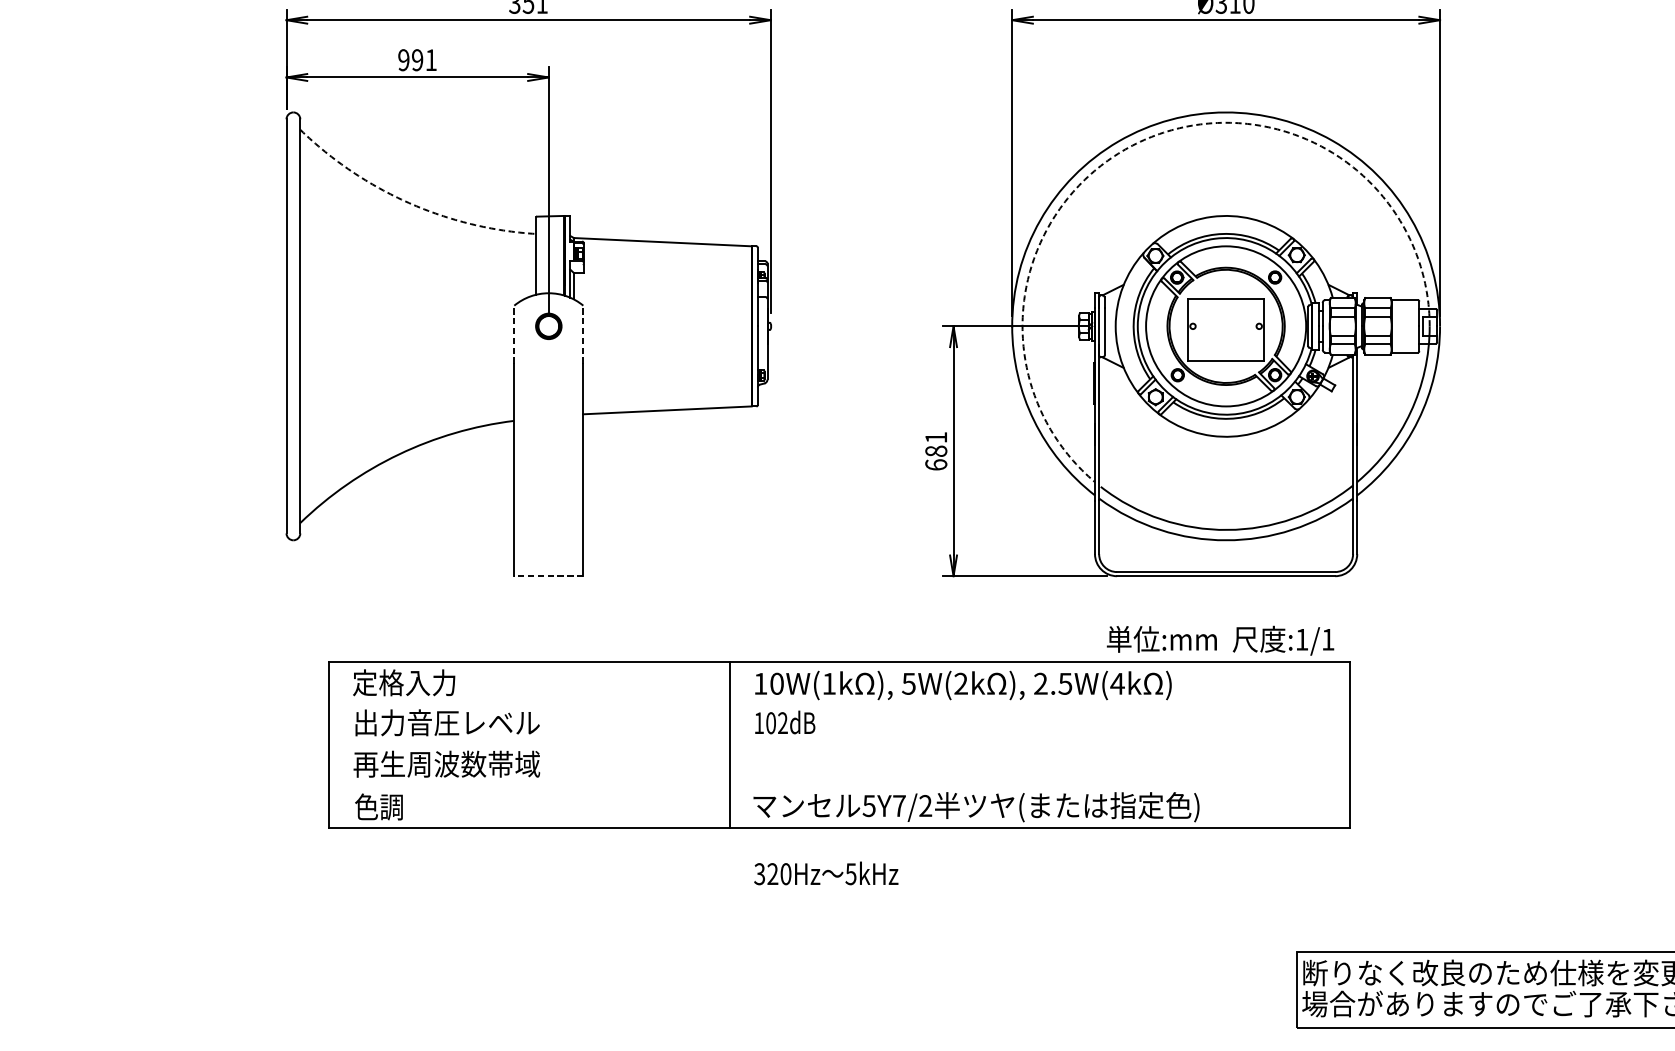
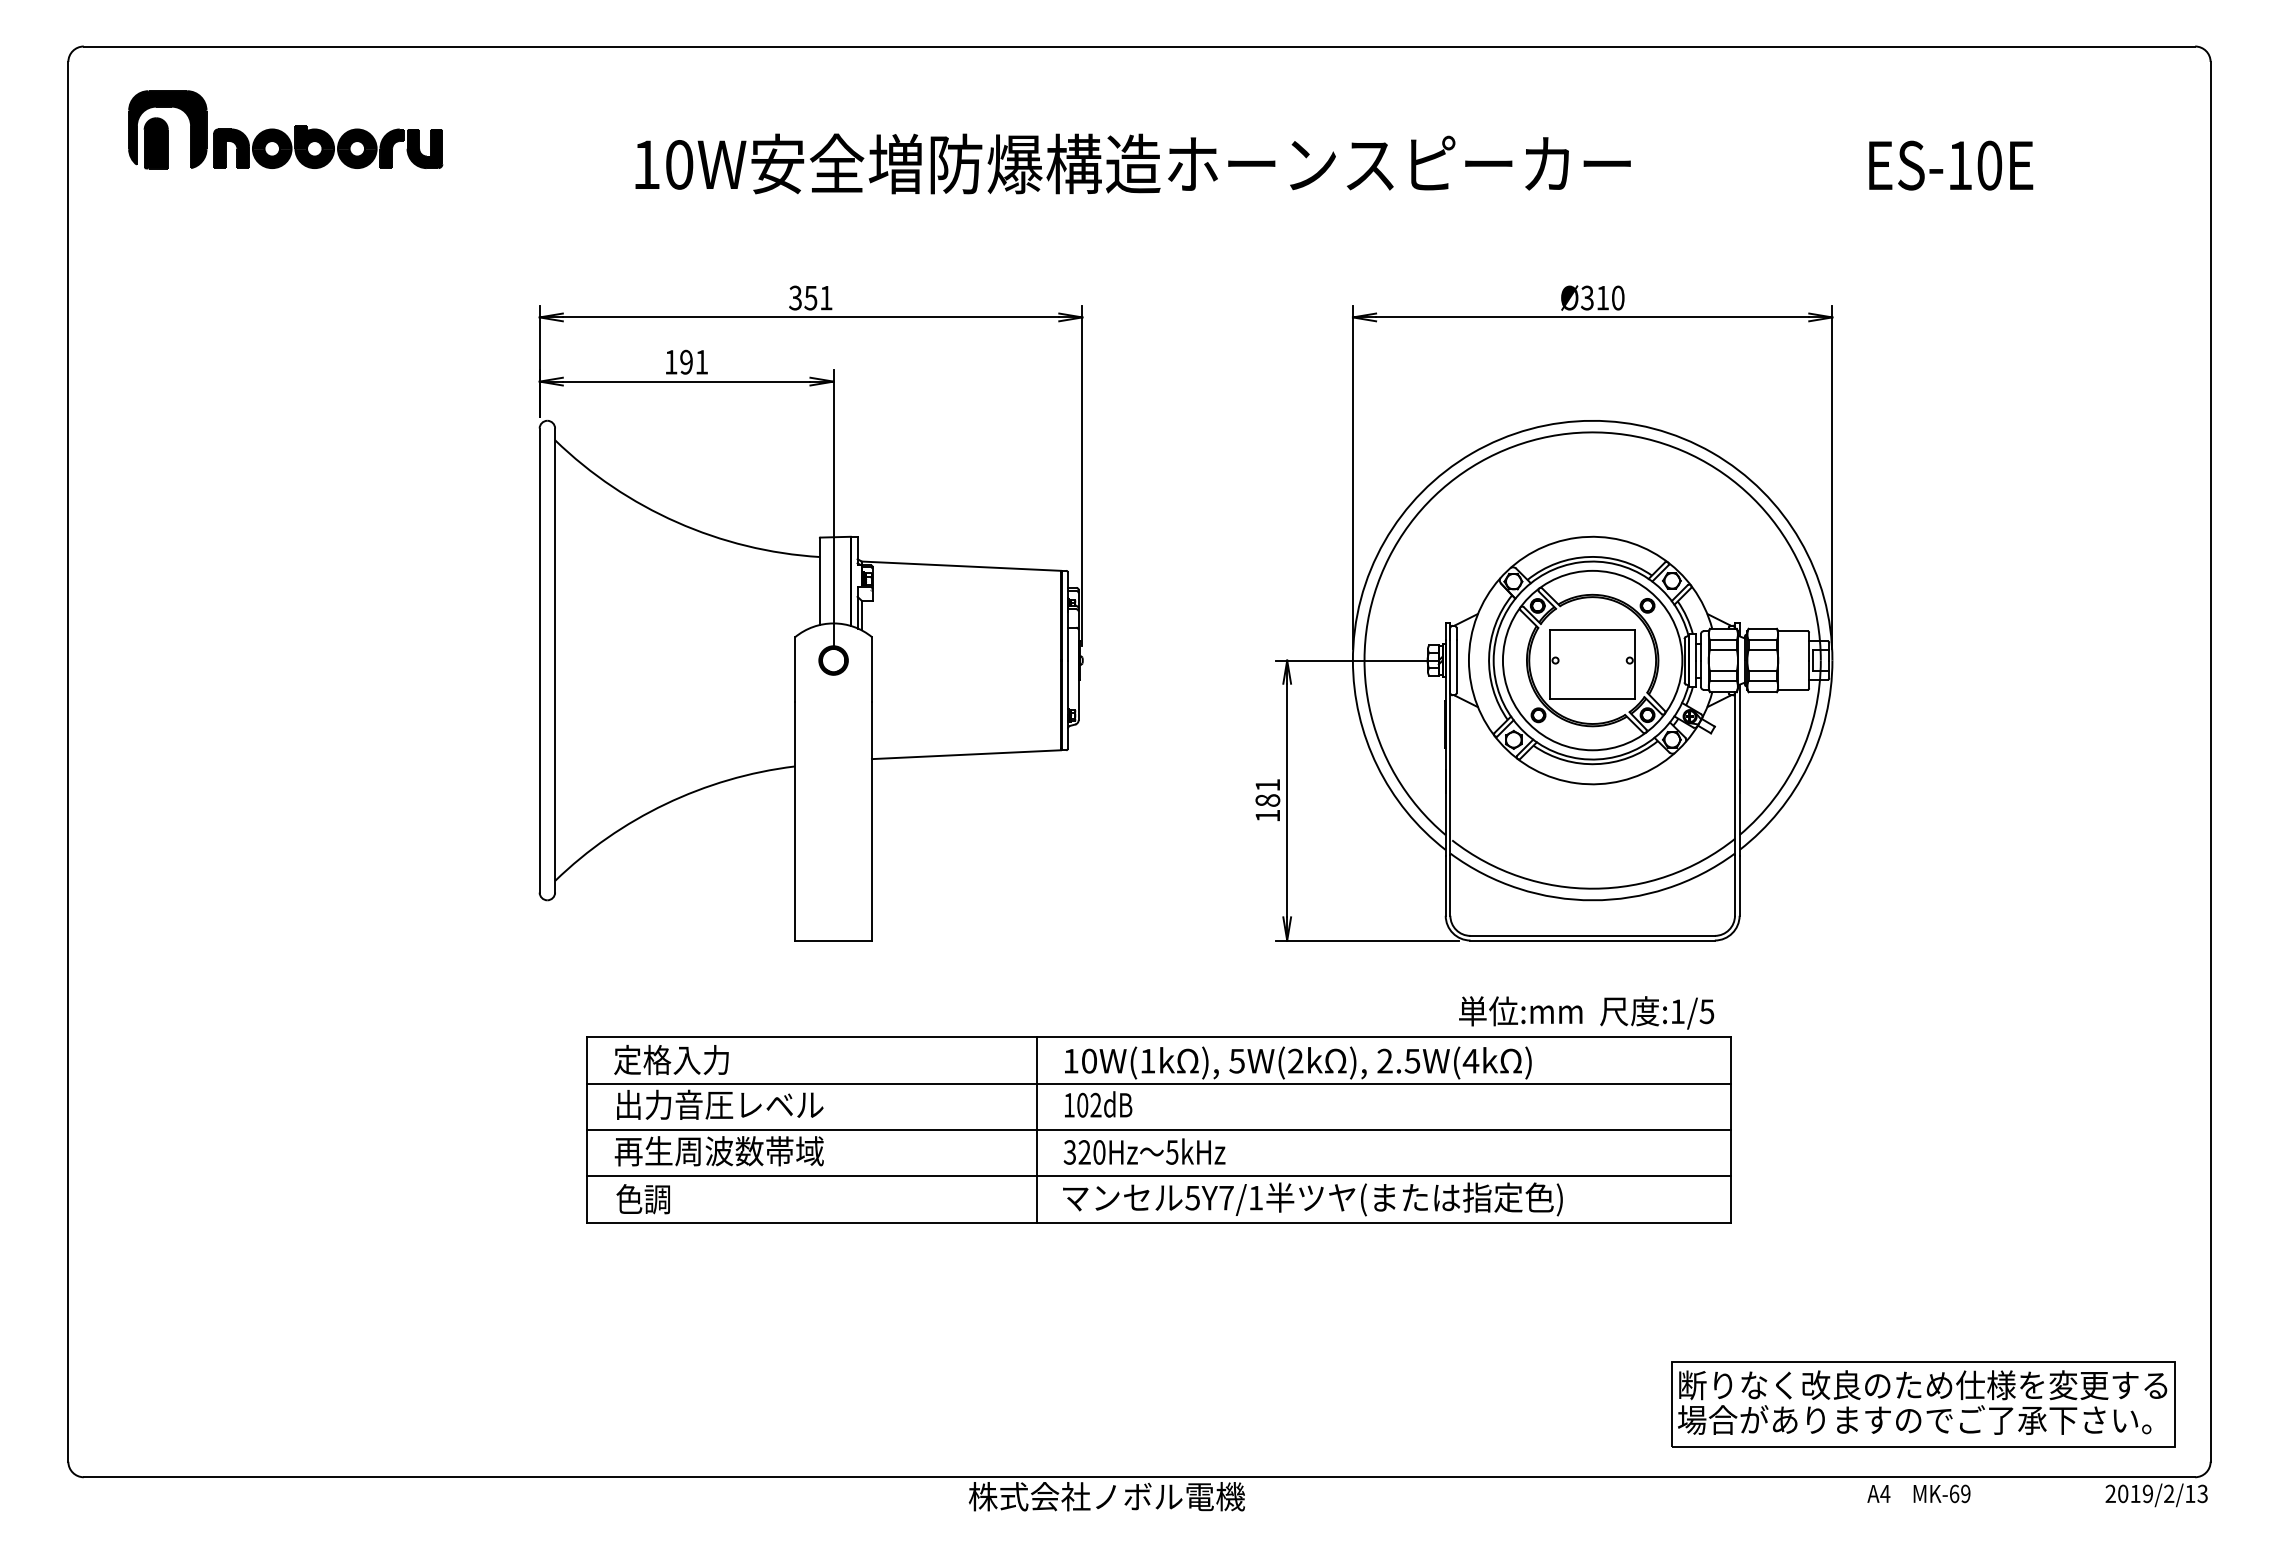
text: (403, 59) -> (670, 361), 991 -> 191
arc: (1140, 141) -> (1496, 453), dashed -> solid
arc: (408, 203) -> (676, 522), dashed -> solid
line: (513, 334) -> (794, 669), dashed -> solid
line: (583, 334) -> (872, 669), dashed -> solid
text: (935, 464) -> (1267, 815), 681 -> 181
line: (548, 576) -> (833, 940), dashed -> solid
text: (1327, 639) -> (1706, 1011), :1/1 -> :1/5
line: (839, 703) -> (1159, 1083), added
line: (839, 745) -> (1159, 1130), added
line: (839, 786) -> (1159, 1176), added
text: (925, 805) -> (1255, 1197), 5Y7/2 -> 5Y7/1
text: (826, 873) -> (1144, 1151), moved

